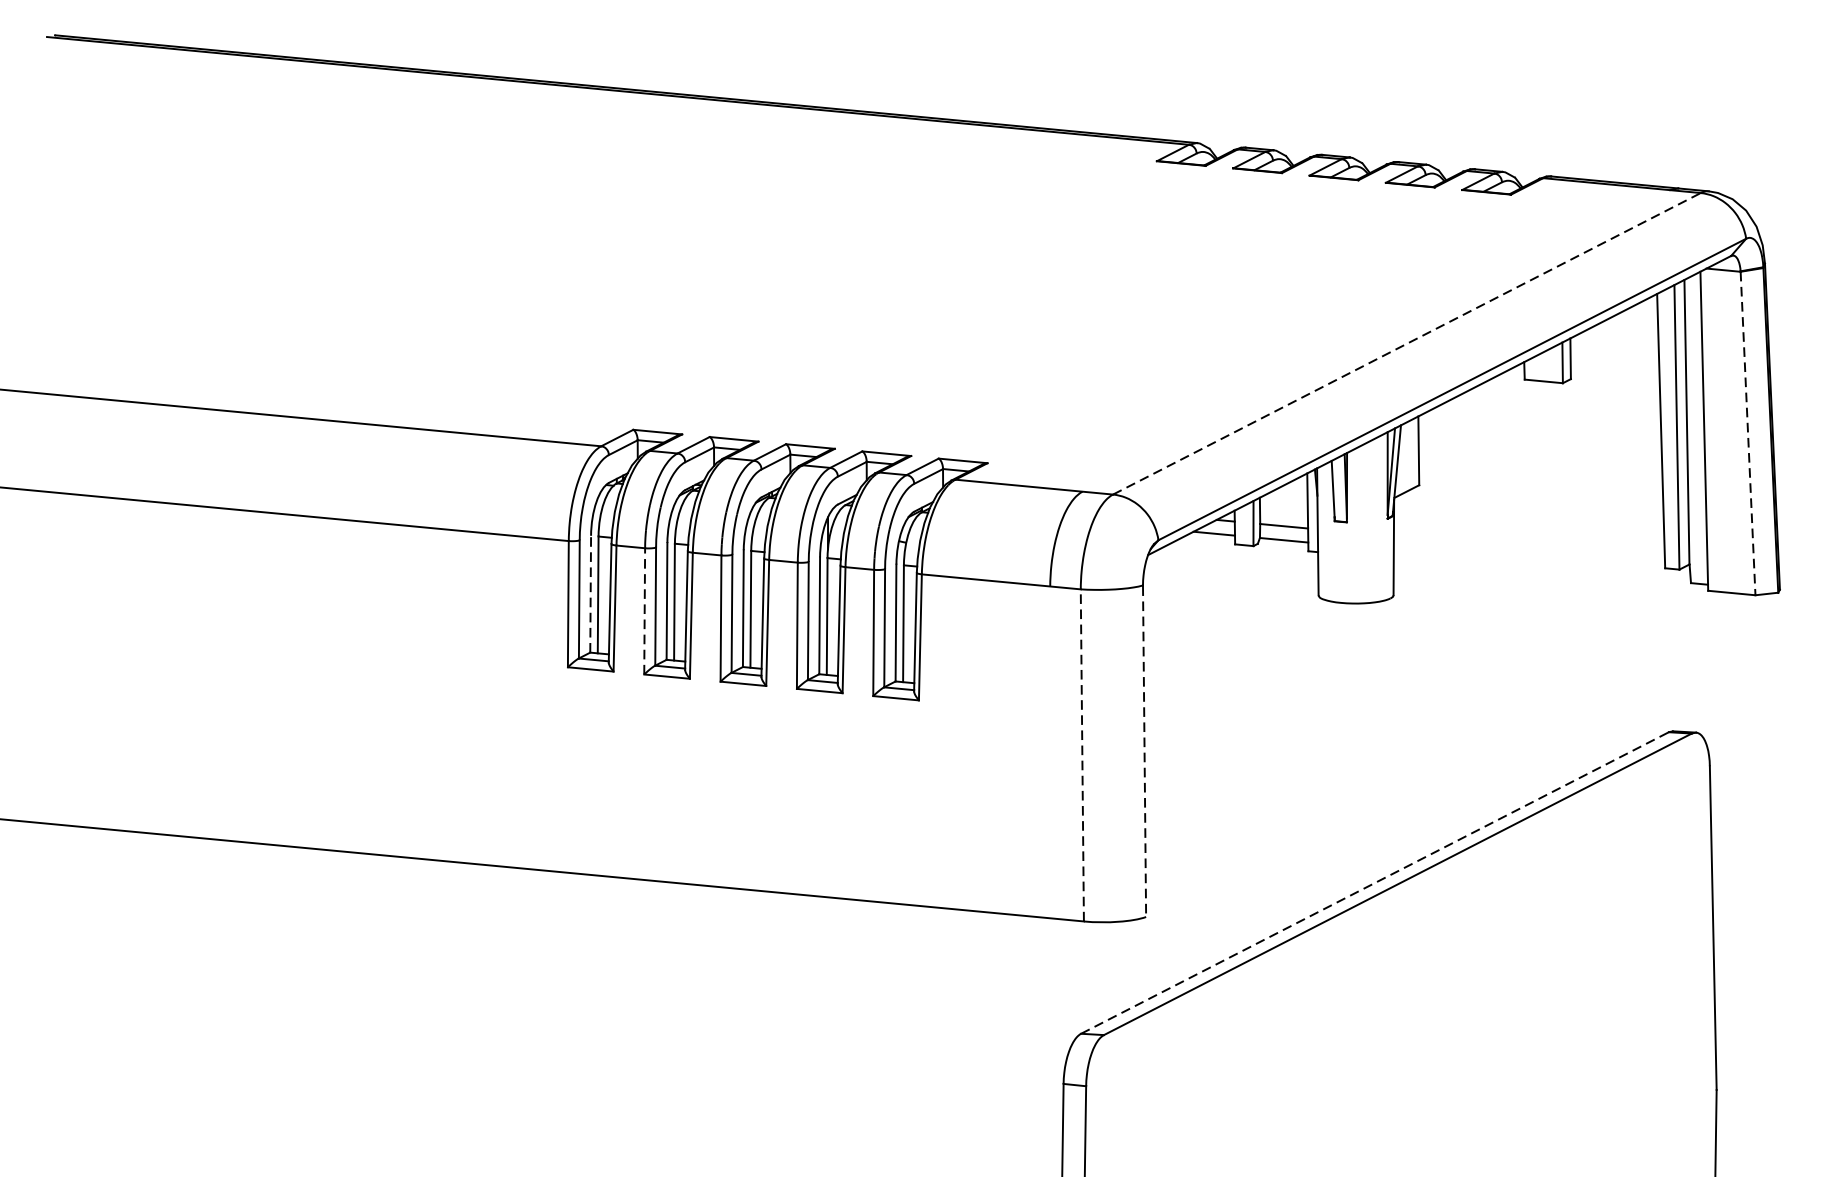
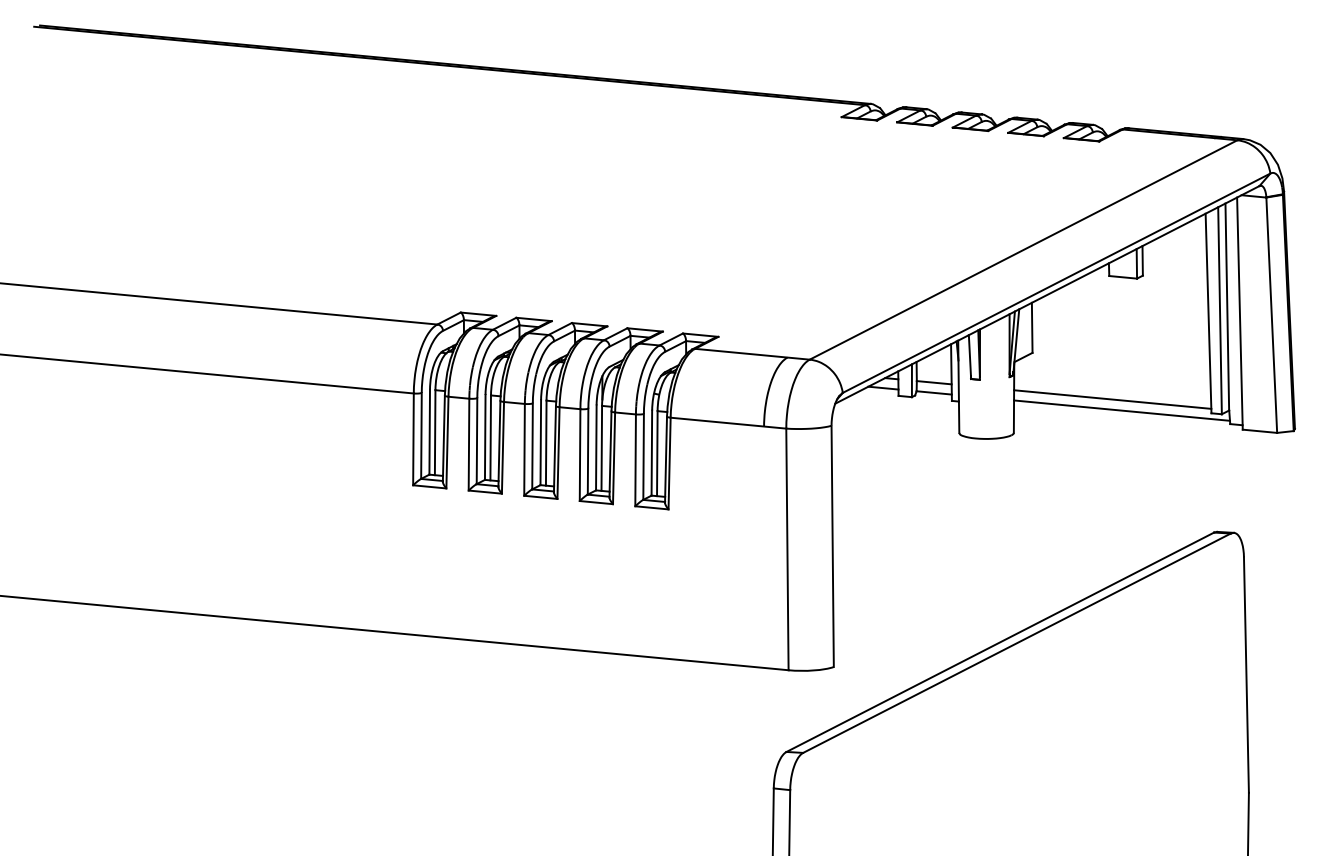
line: (1408, 343) -> (1024, 249), dashed -> solid
line: (1747, 433) -> (1271, 315), dashed -> solid
line: (1529, 549) -> (1112, 399), added
line: (1541, 564) -> (1121, 410), added
line: (590, 593) -> (429, 431), dashed -> solid
line: (645, 611) -> (469, 444), dashed -> solid
line: (1144, 752) -> (832, 547), dashed -> solid
line: (1082, 755) -> (787, 549), dashed -> solid
line: (1375, 883) -> (1000, 642), dashed -> solid

